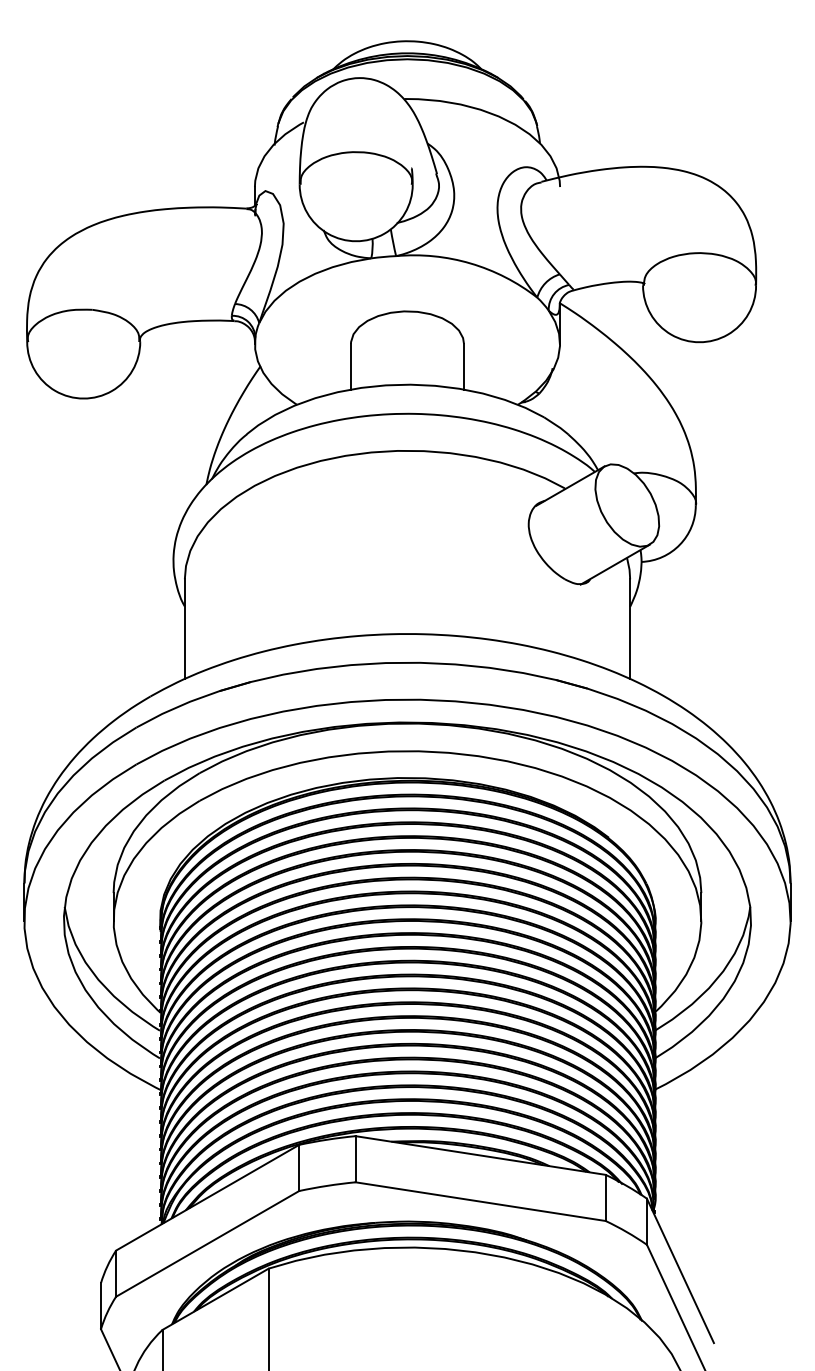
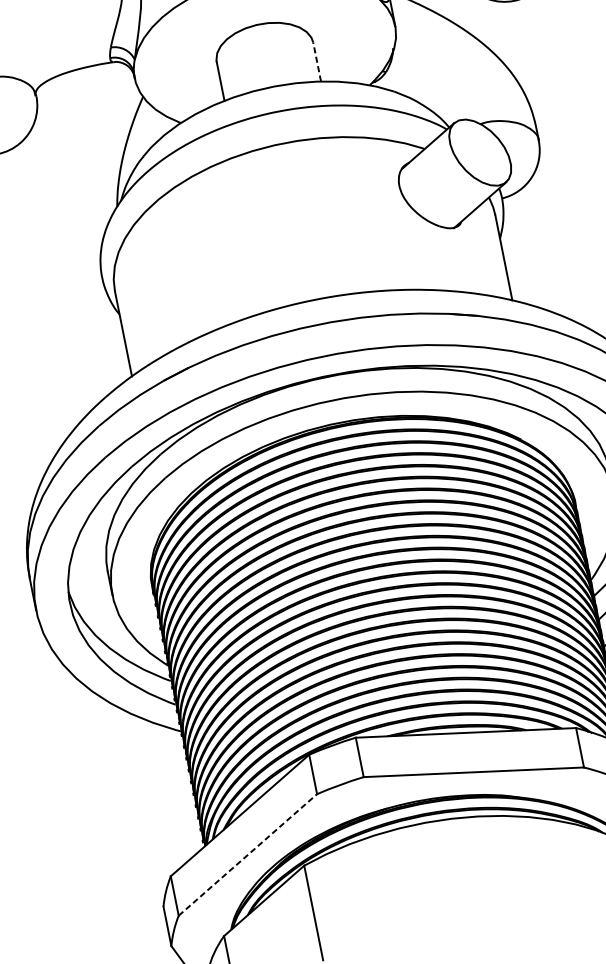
line: (464, 366) -> (317, 61), solid -> dashed
line: (207, 1243) -> (247, 854), solid -> dashed

